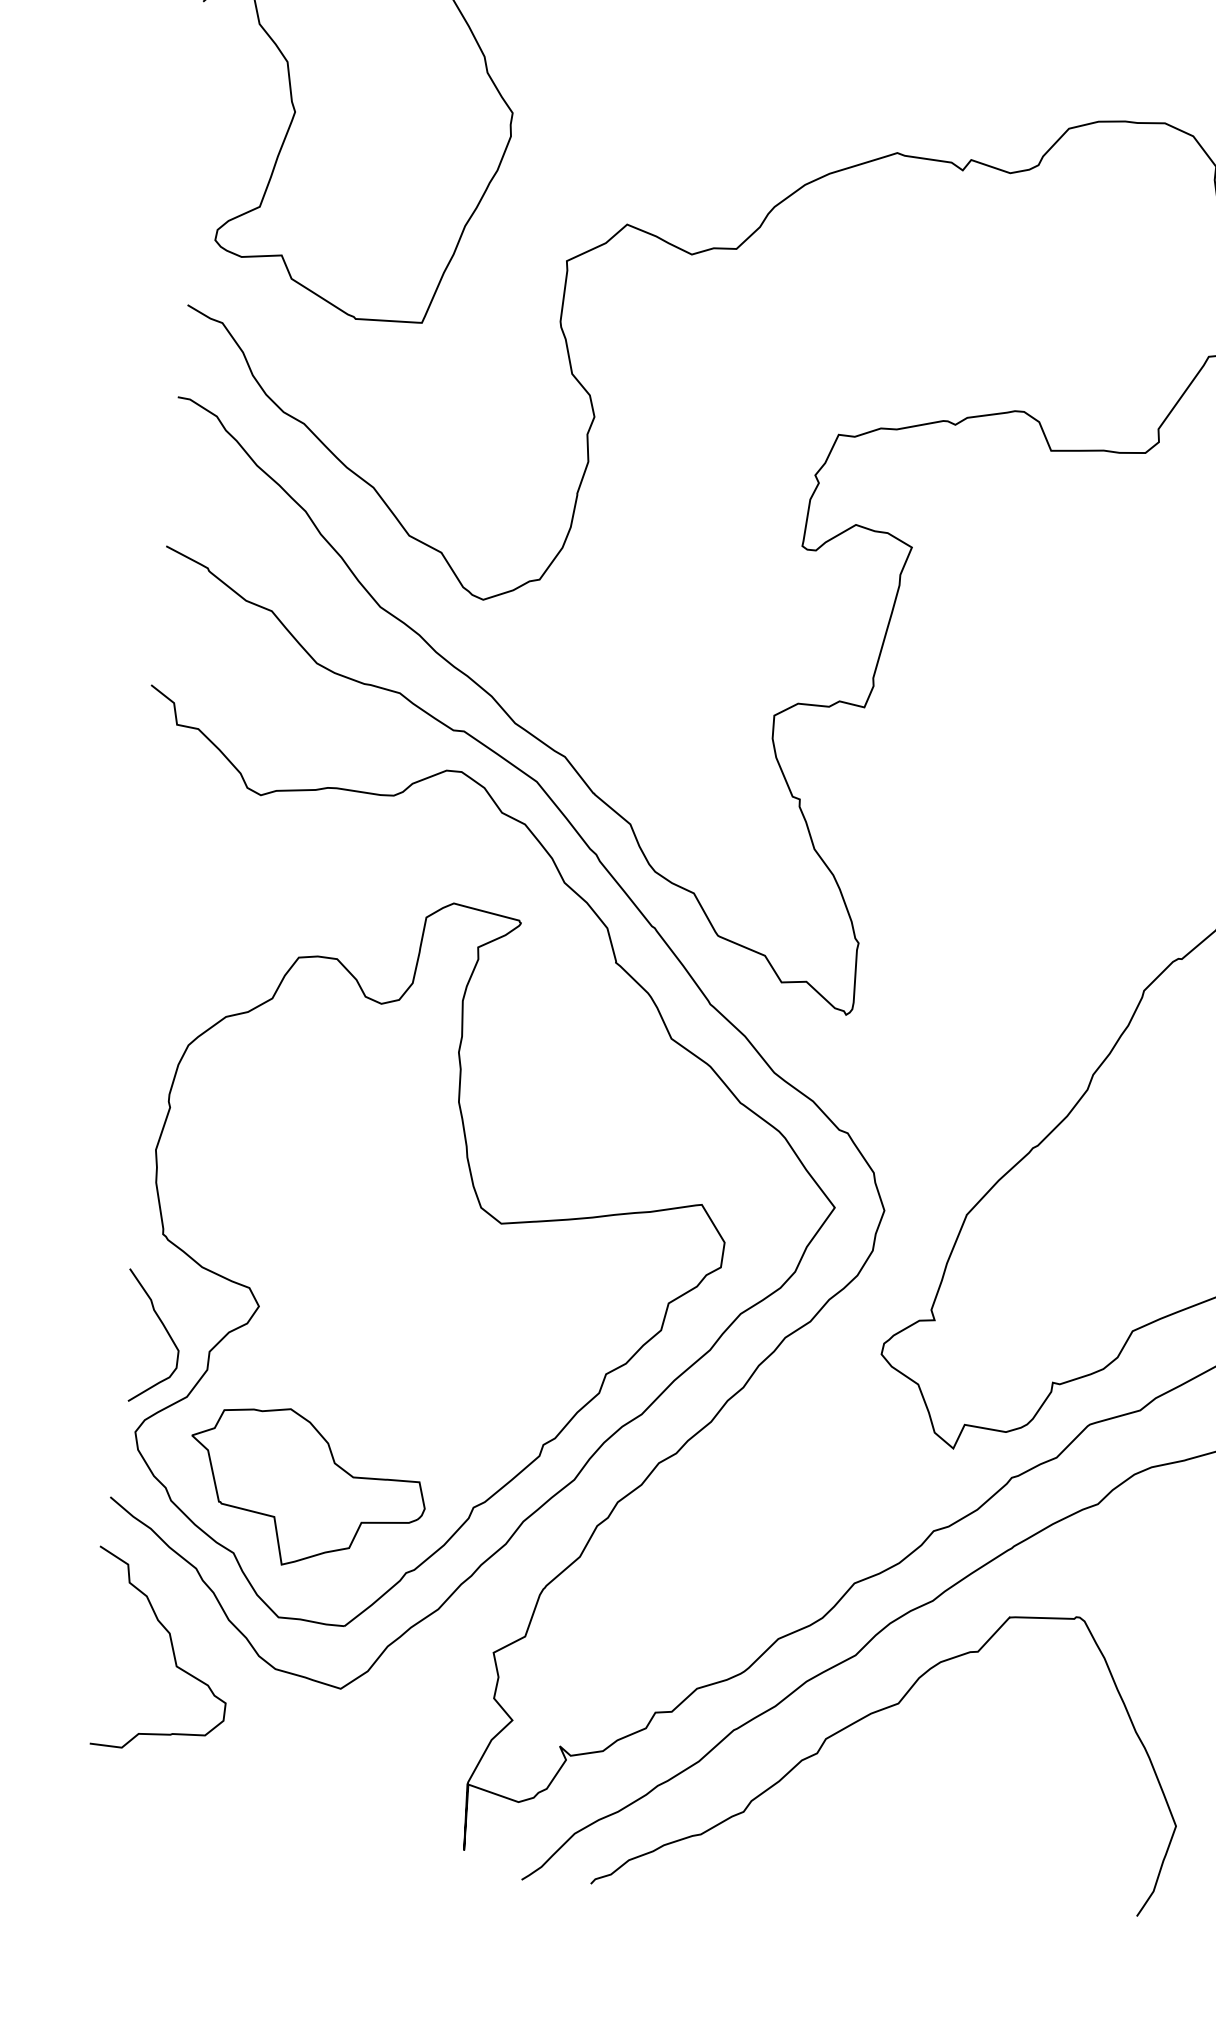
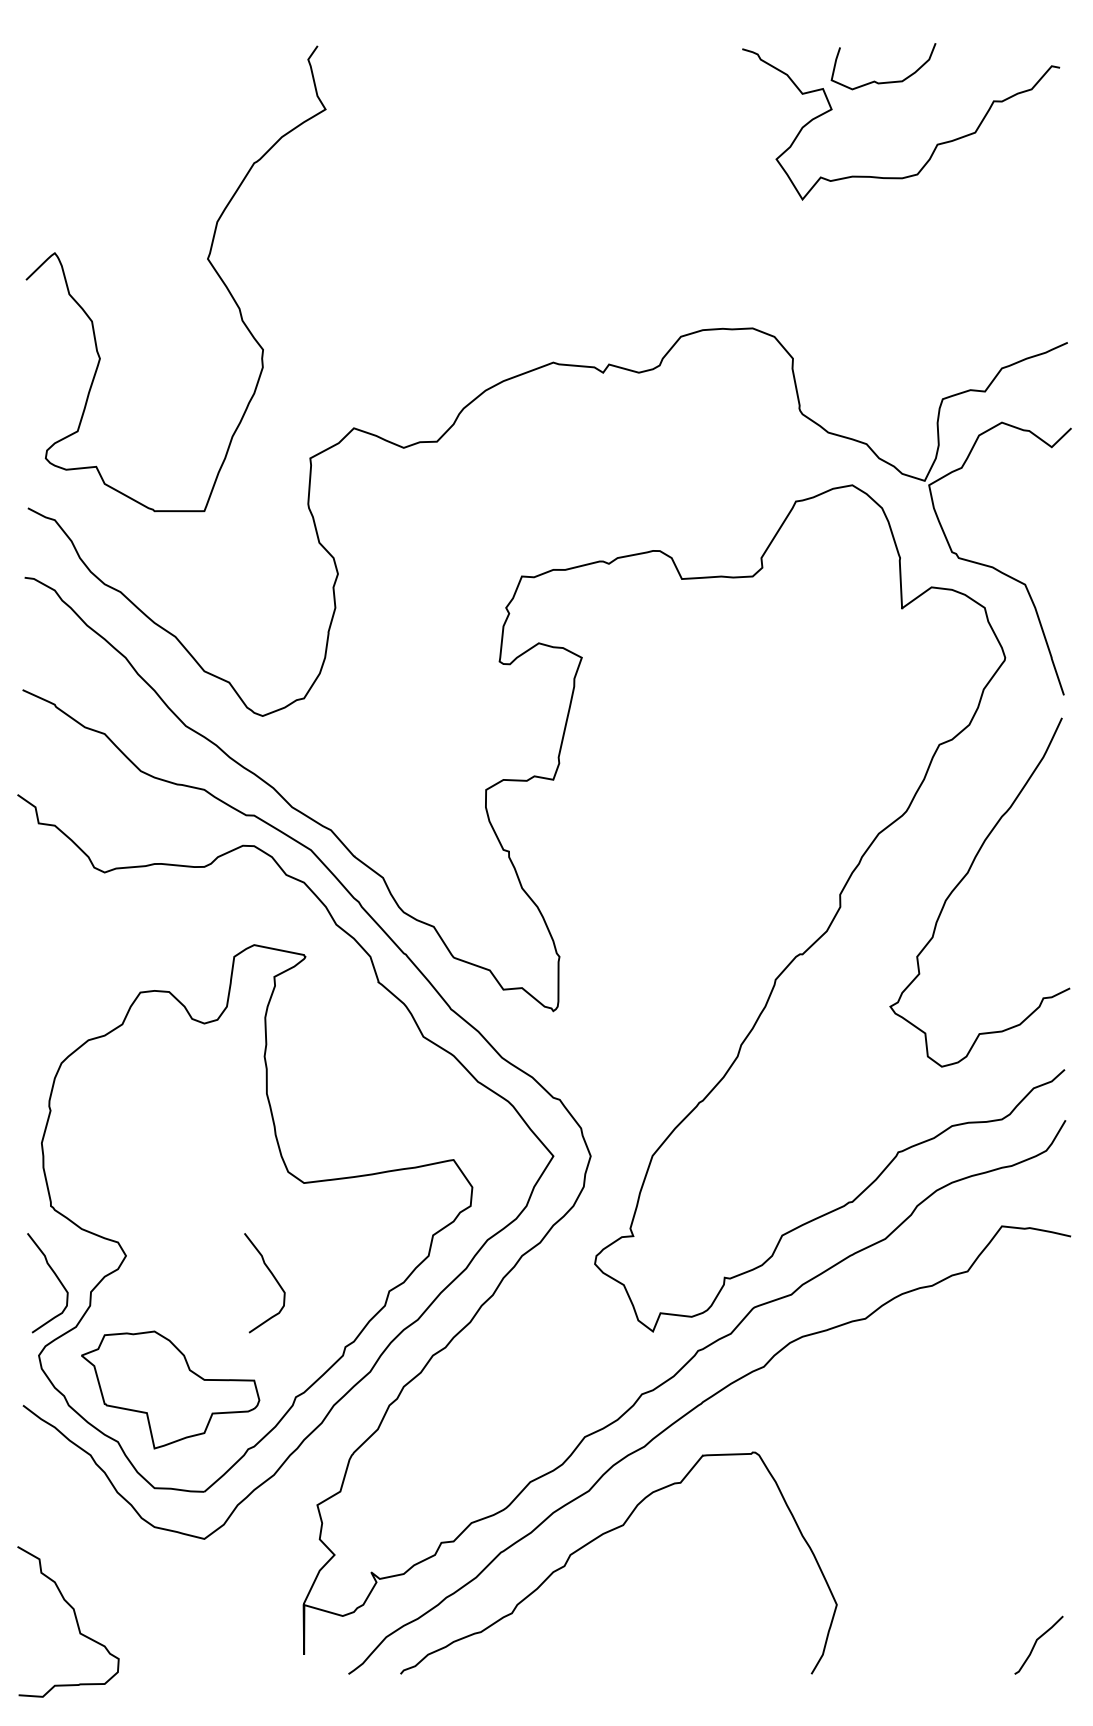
curve: (451, 1345) -> (272, 1276), added
curve: (171, 1648) -> (75, 1620), moved

